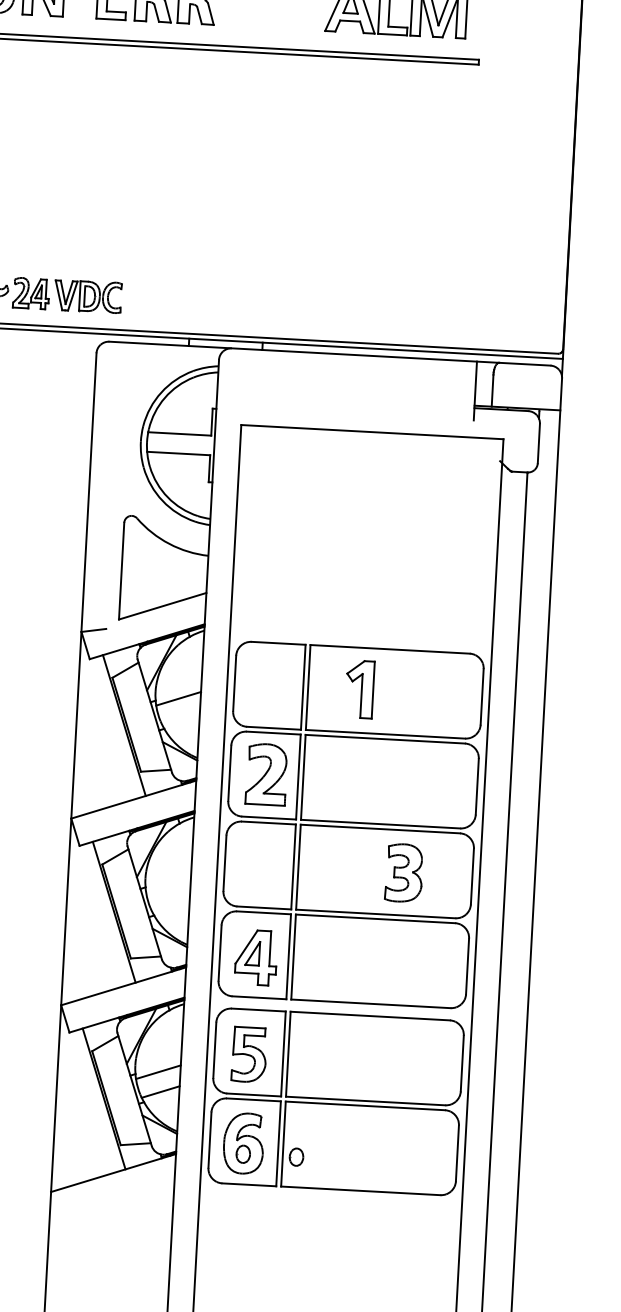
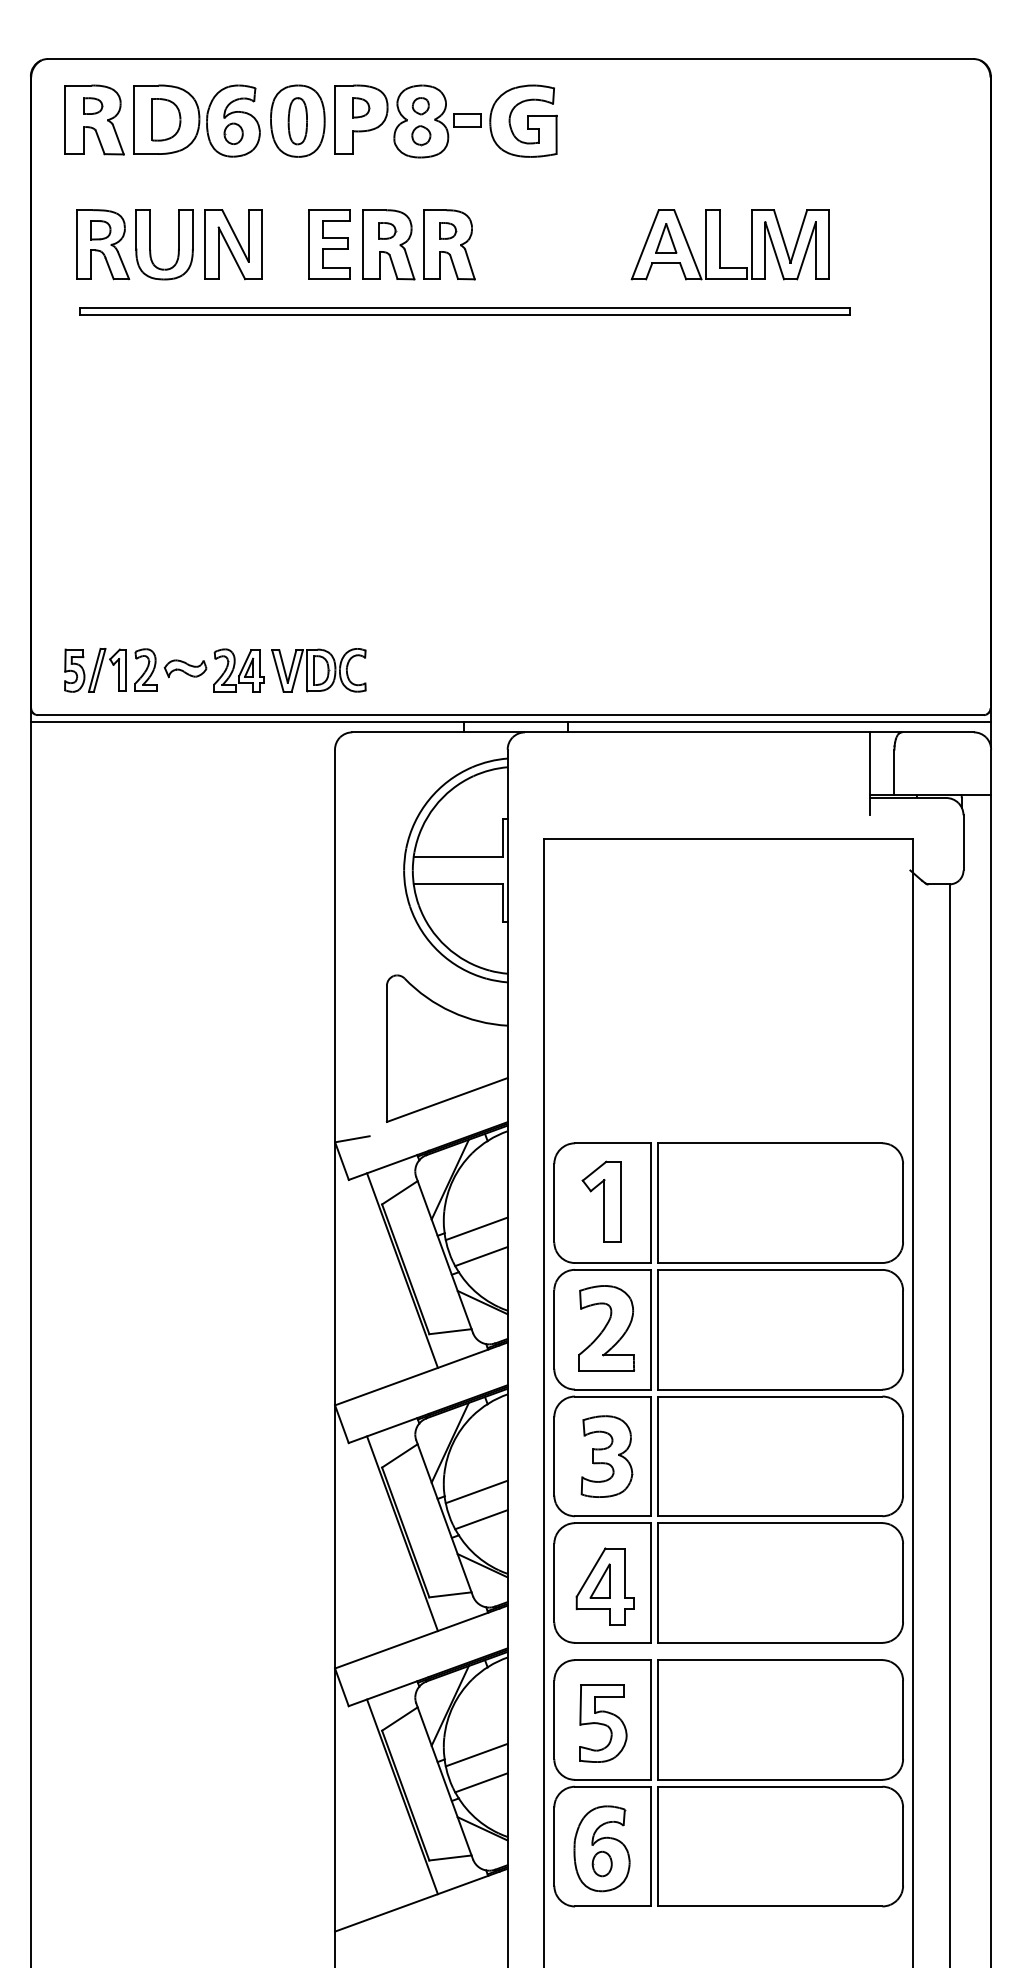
part: (359, 689) -> (601, 1201), moved
line: (180, 718) -> (481, 1256), added
part: (403, 872) -> (606, 1456), moved
line: (168, 885) -> (476, 1491), added
line: (170, 905) -> (481, 1519), added
part: (296, 1156) -> (676, 1863), removed

